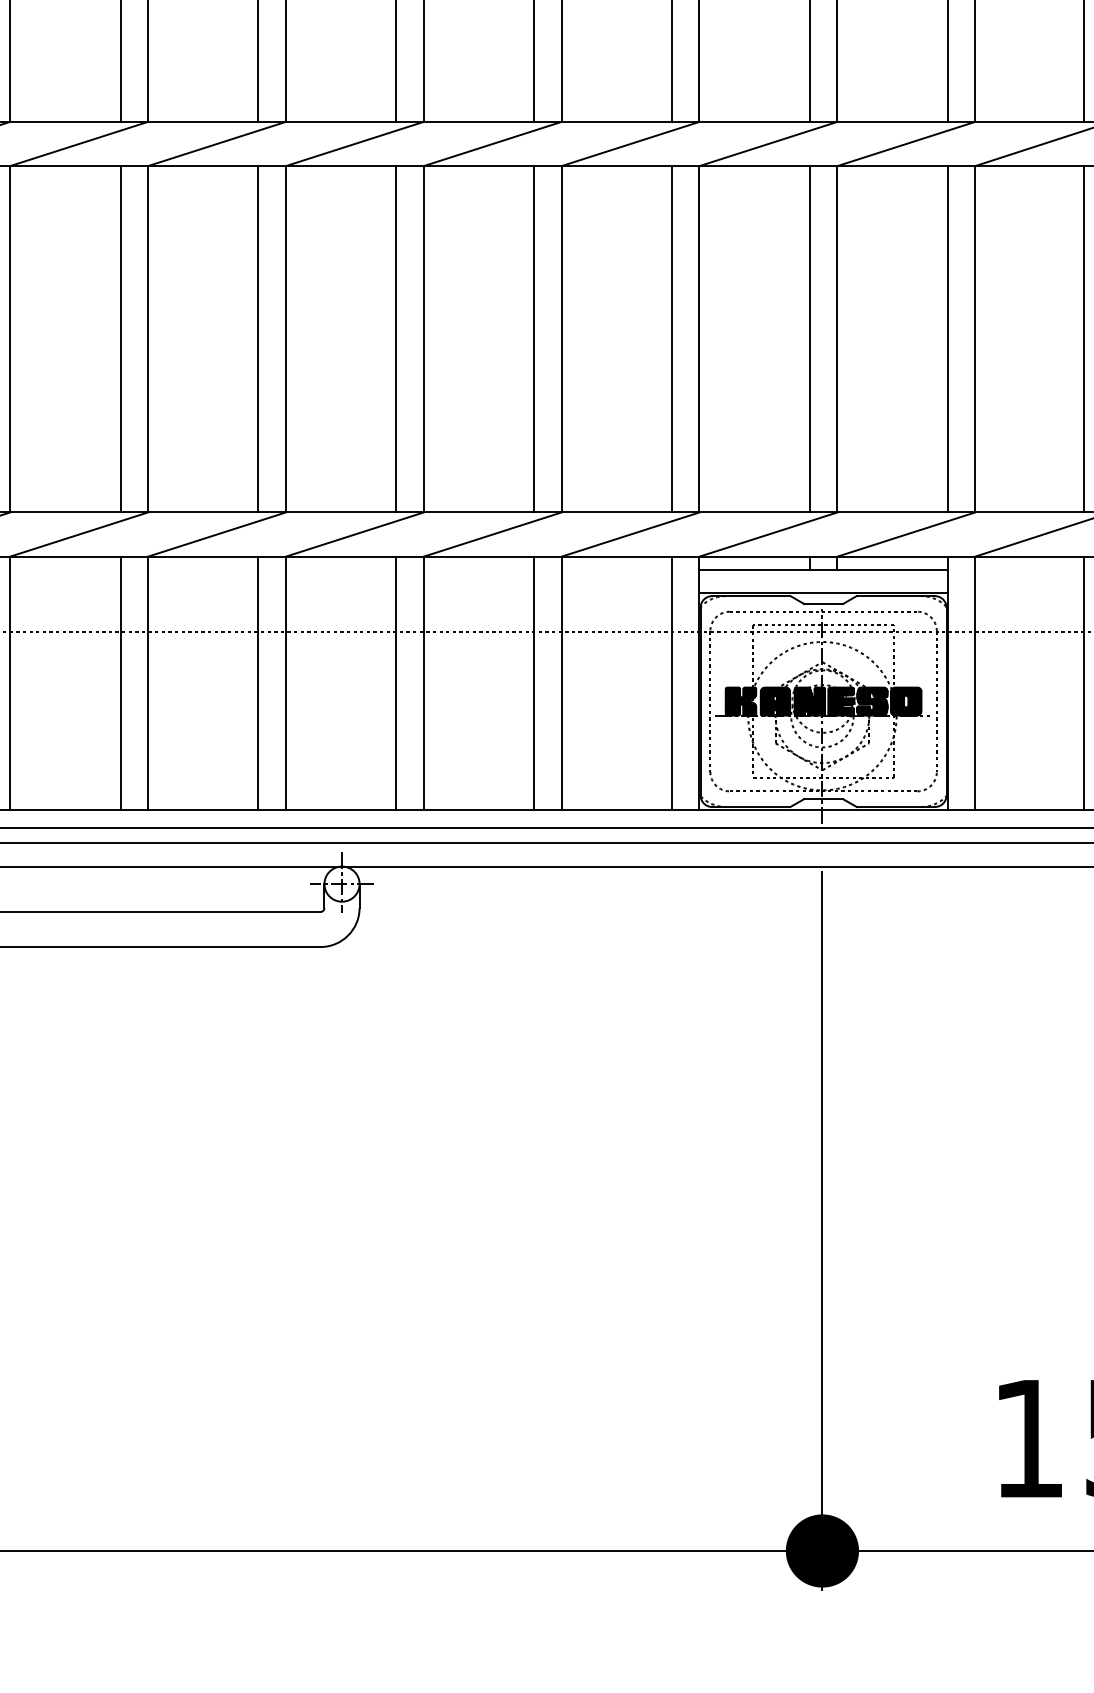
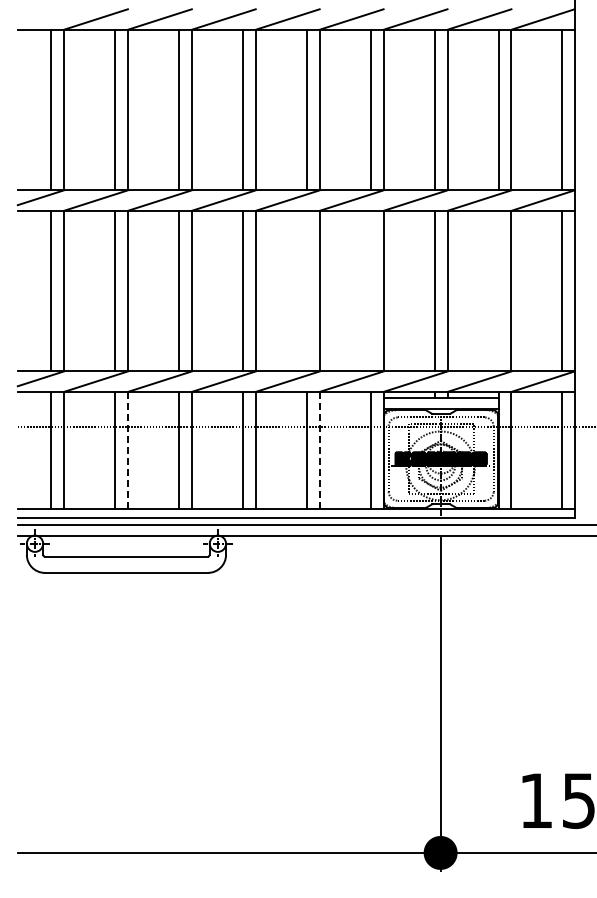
line: (535, 337) -> (307, 290), removed
line: (671, 337) -> (370, 290), removed
line: (947, 337) -> (498, 290), removed
line: (147, 682) -> (127, 450), solid -> dashed
line: (561, 682) -> (319, 450), solid -> dashed

